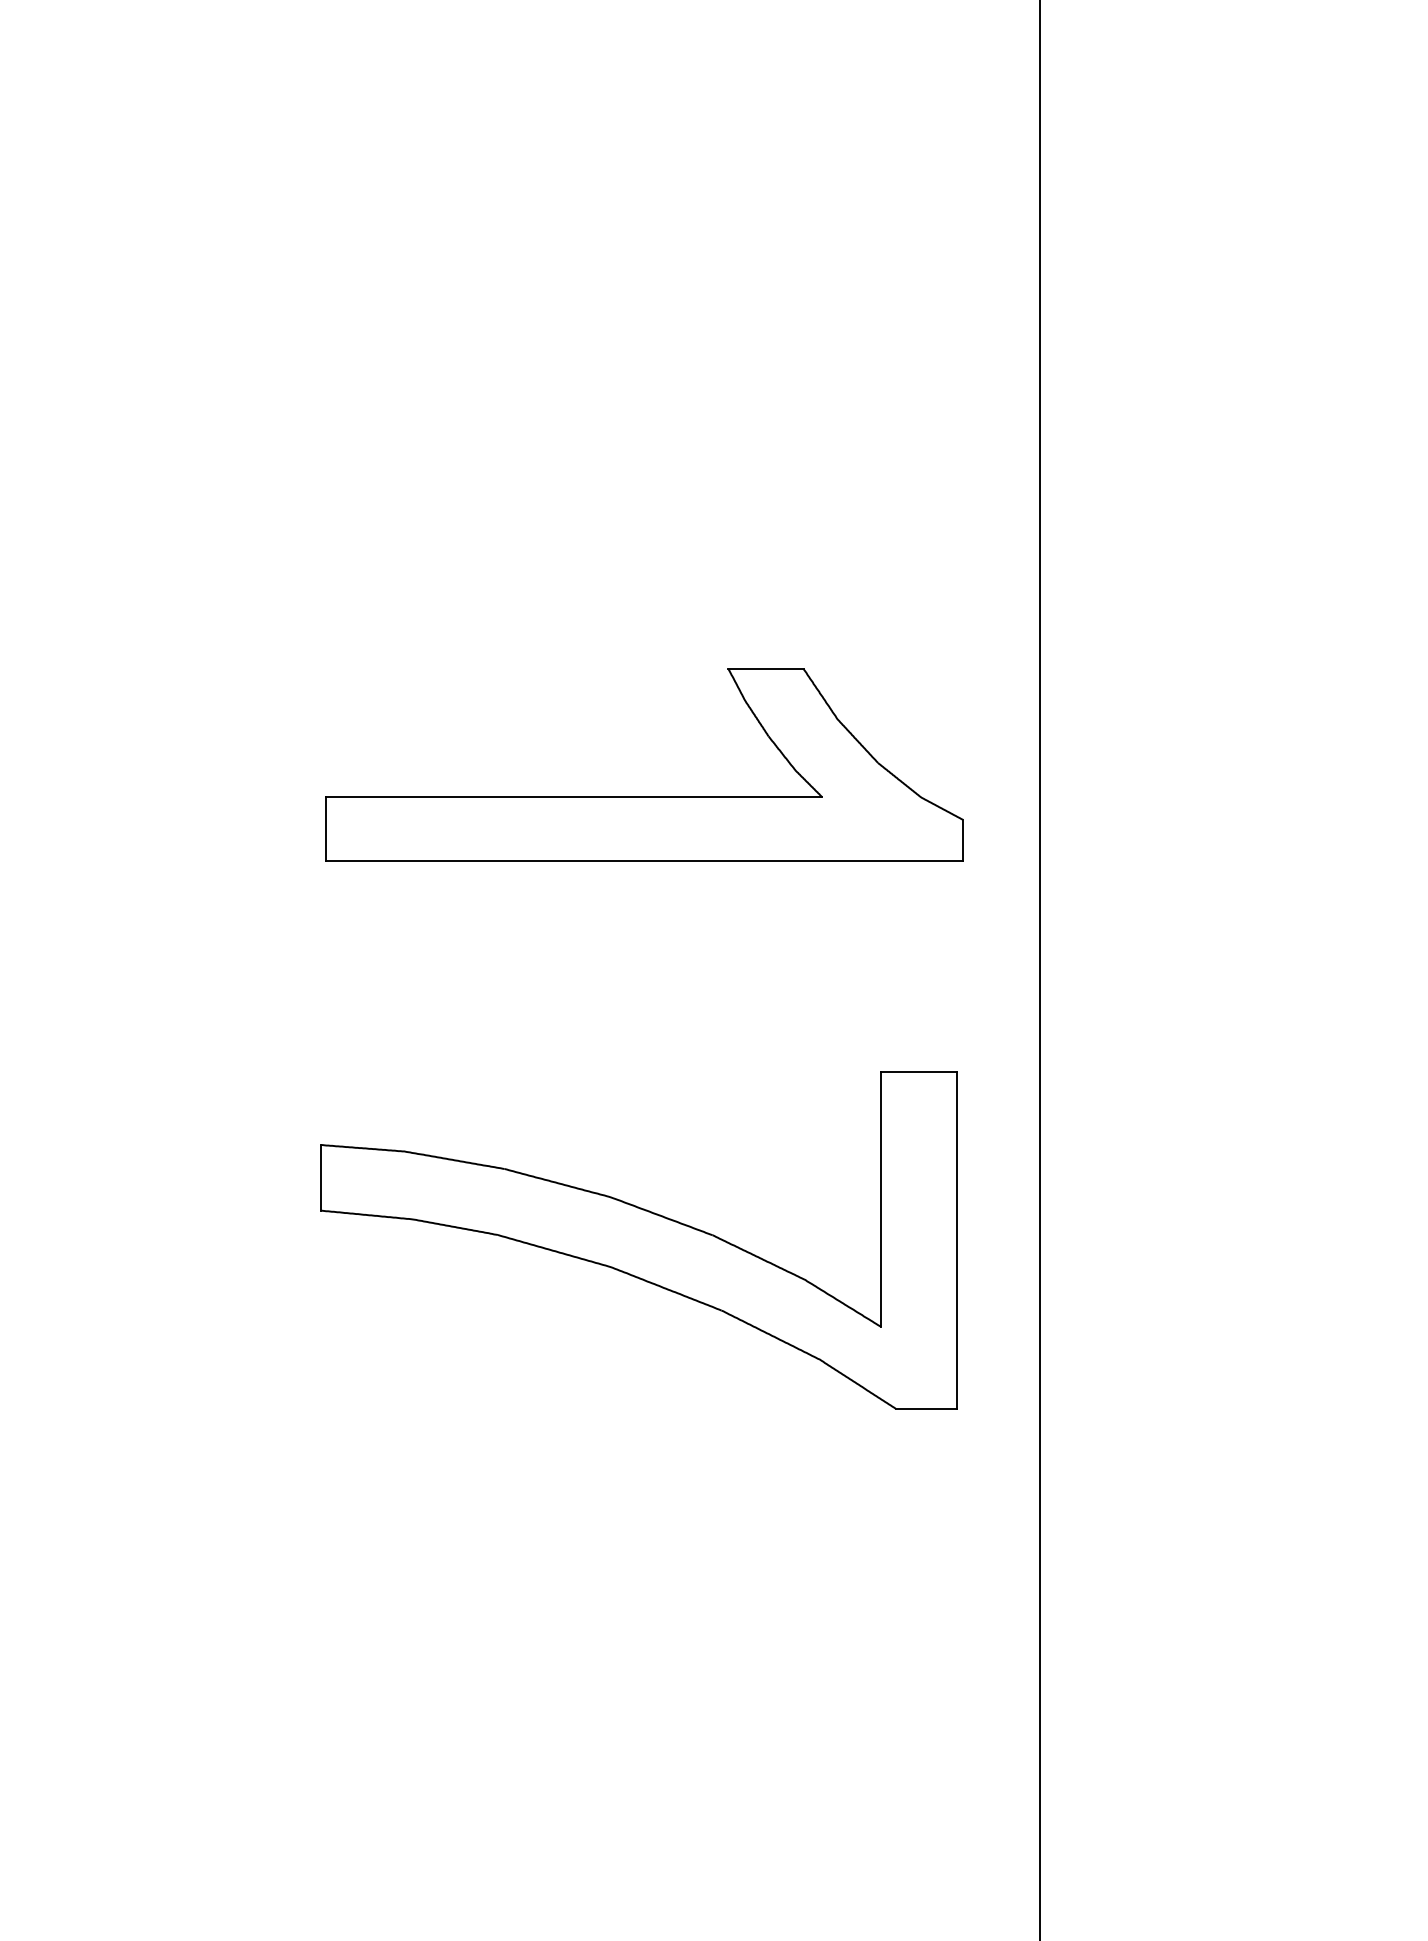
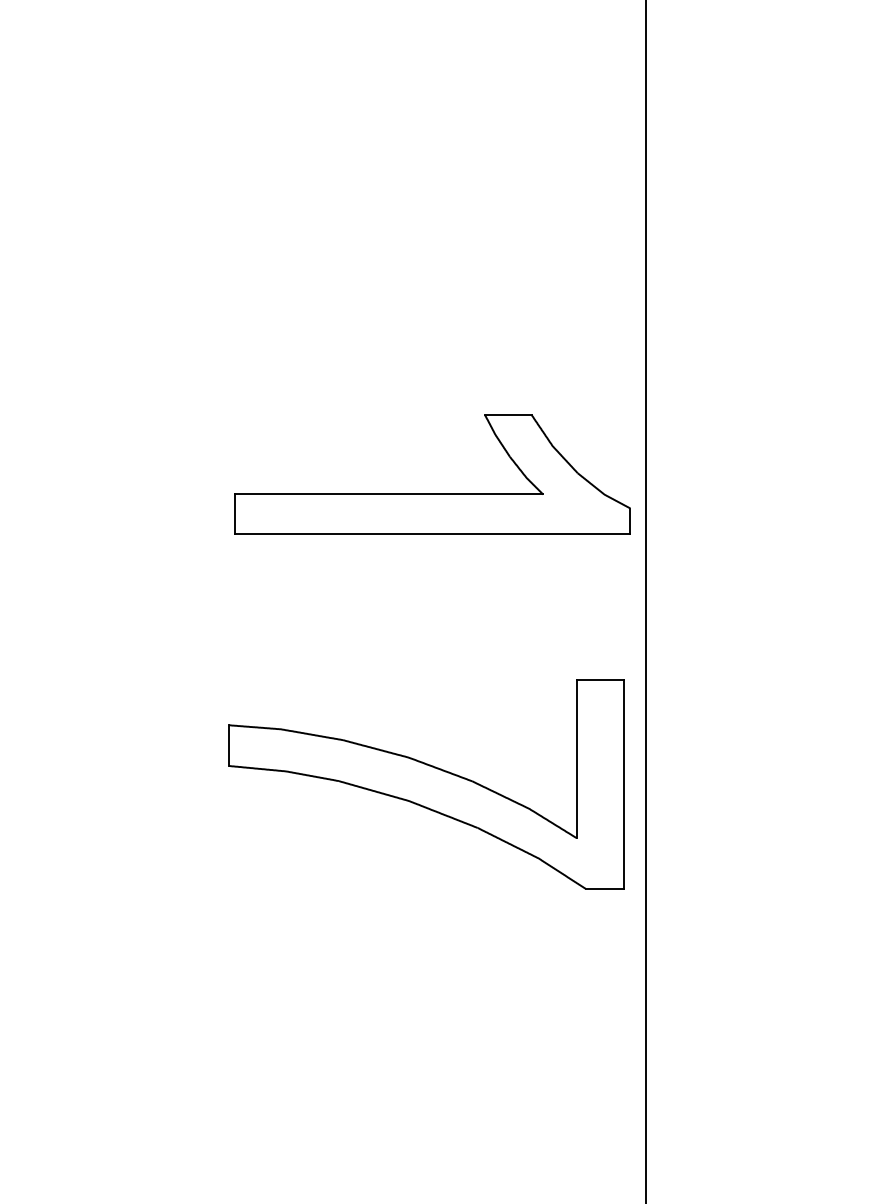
part: (643, 795) -> (432, 493), moved
part: (639, 1240) -> (426, 784), moved

